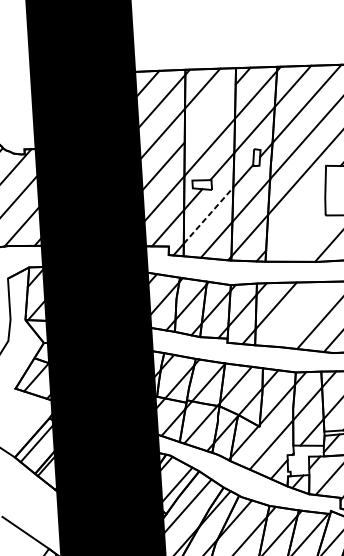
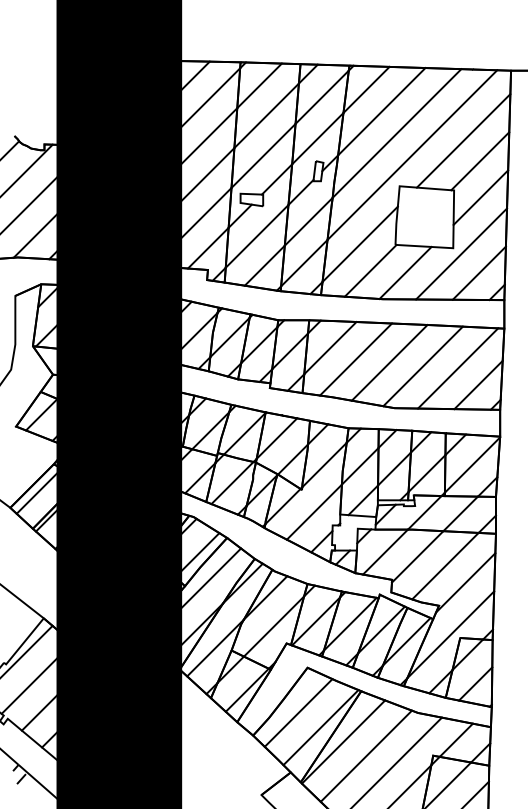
line: (210, 113) -> (266, 115), added
line: (208, 215) -> (257, 236), dashed -> solid
line: (295, 216) -> (359, 243), added
line: (305, 238) -> (370, 270), added
line: (298, 314) -> (356, 359), added

